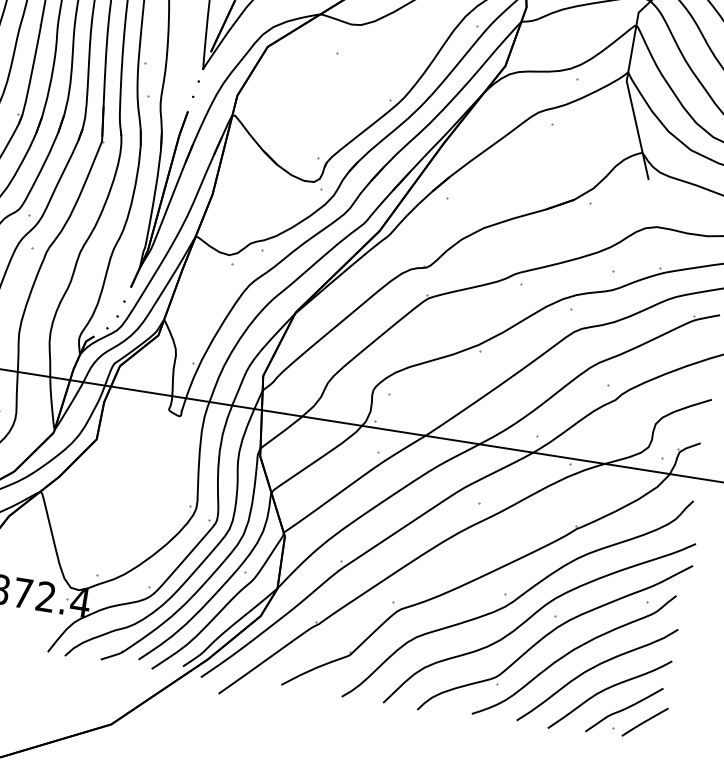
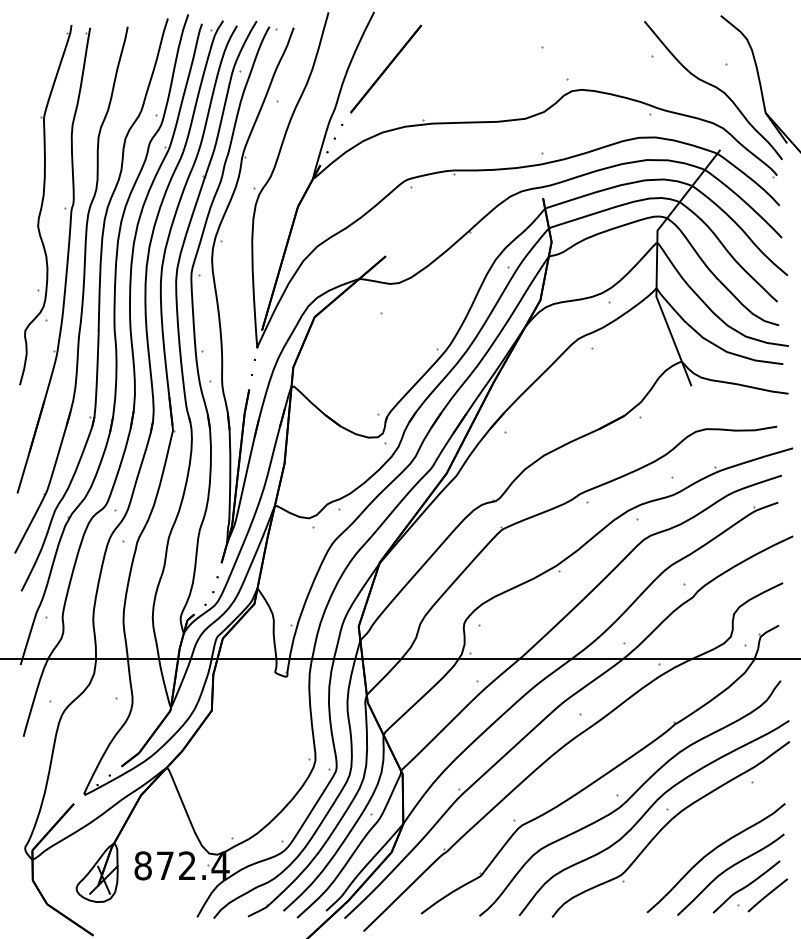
curve: (573, 651) -> (690, 839), removed

